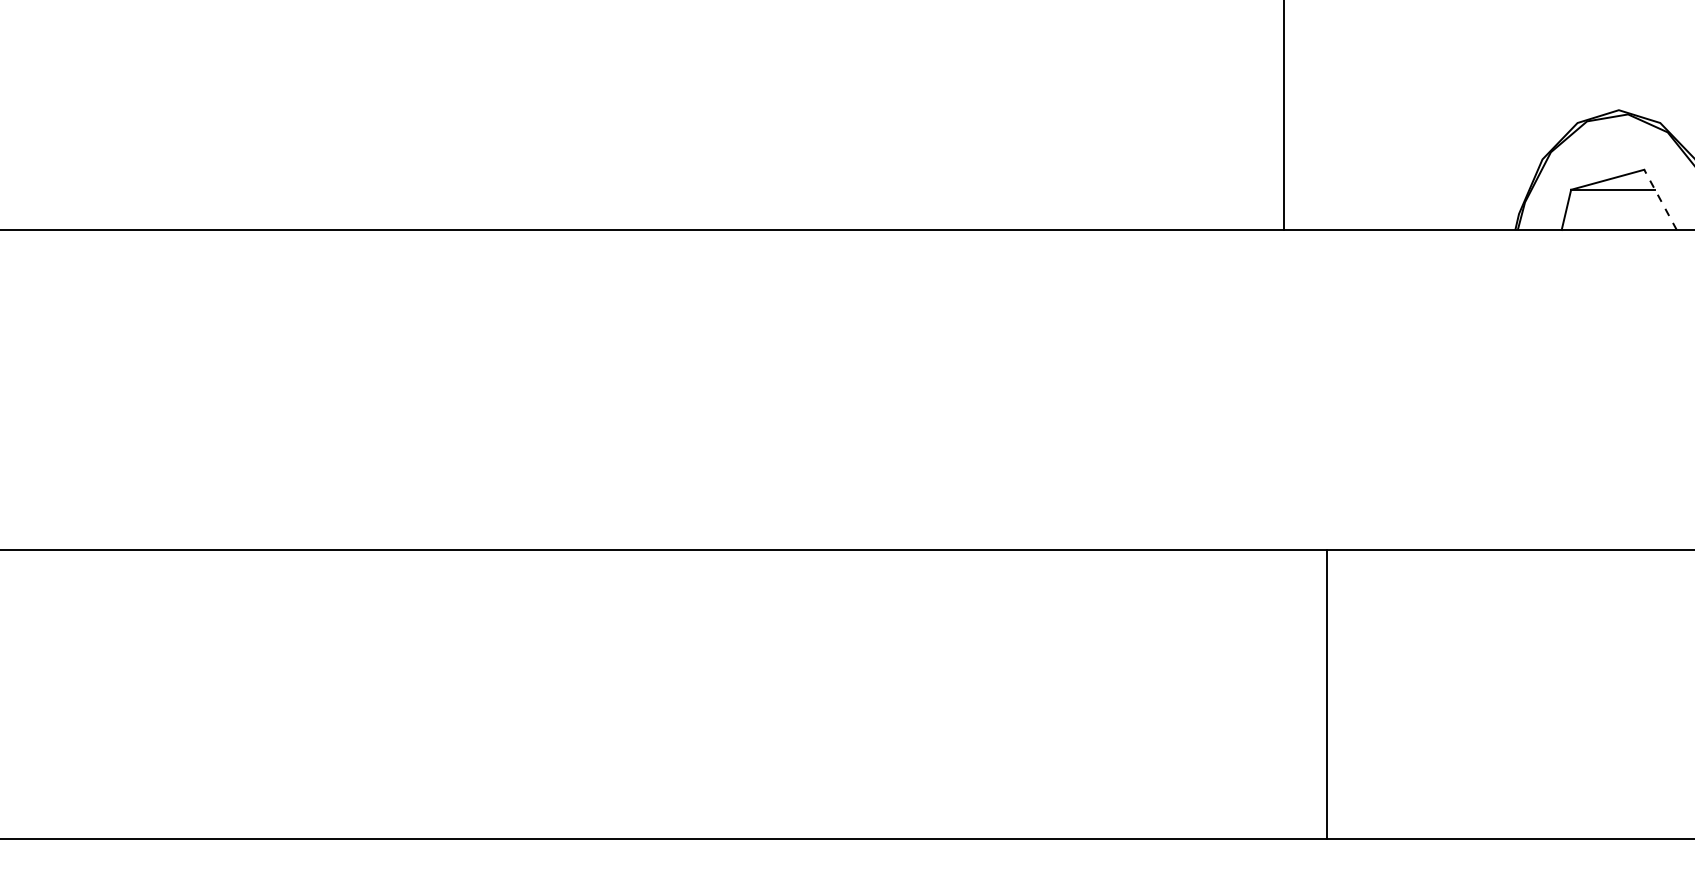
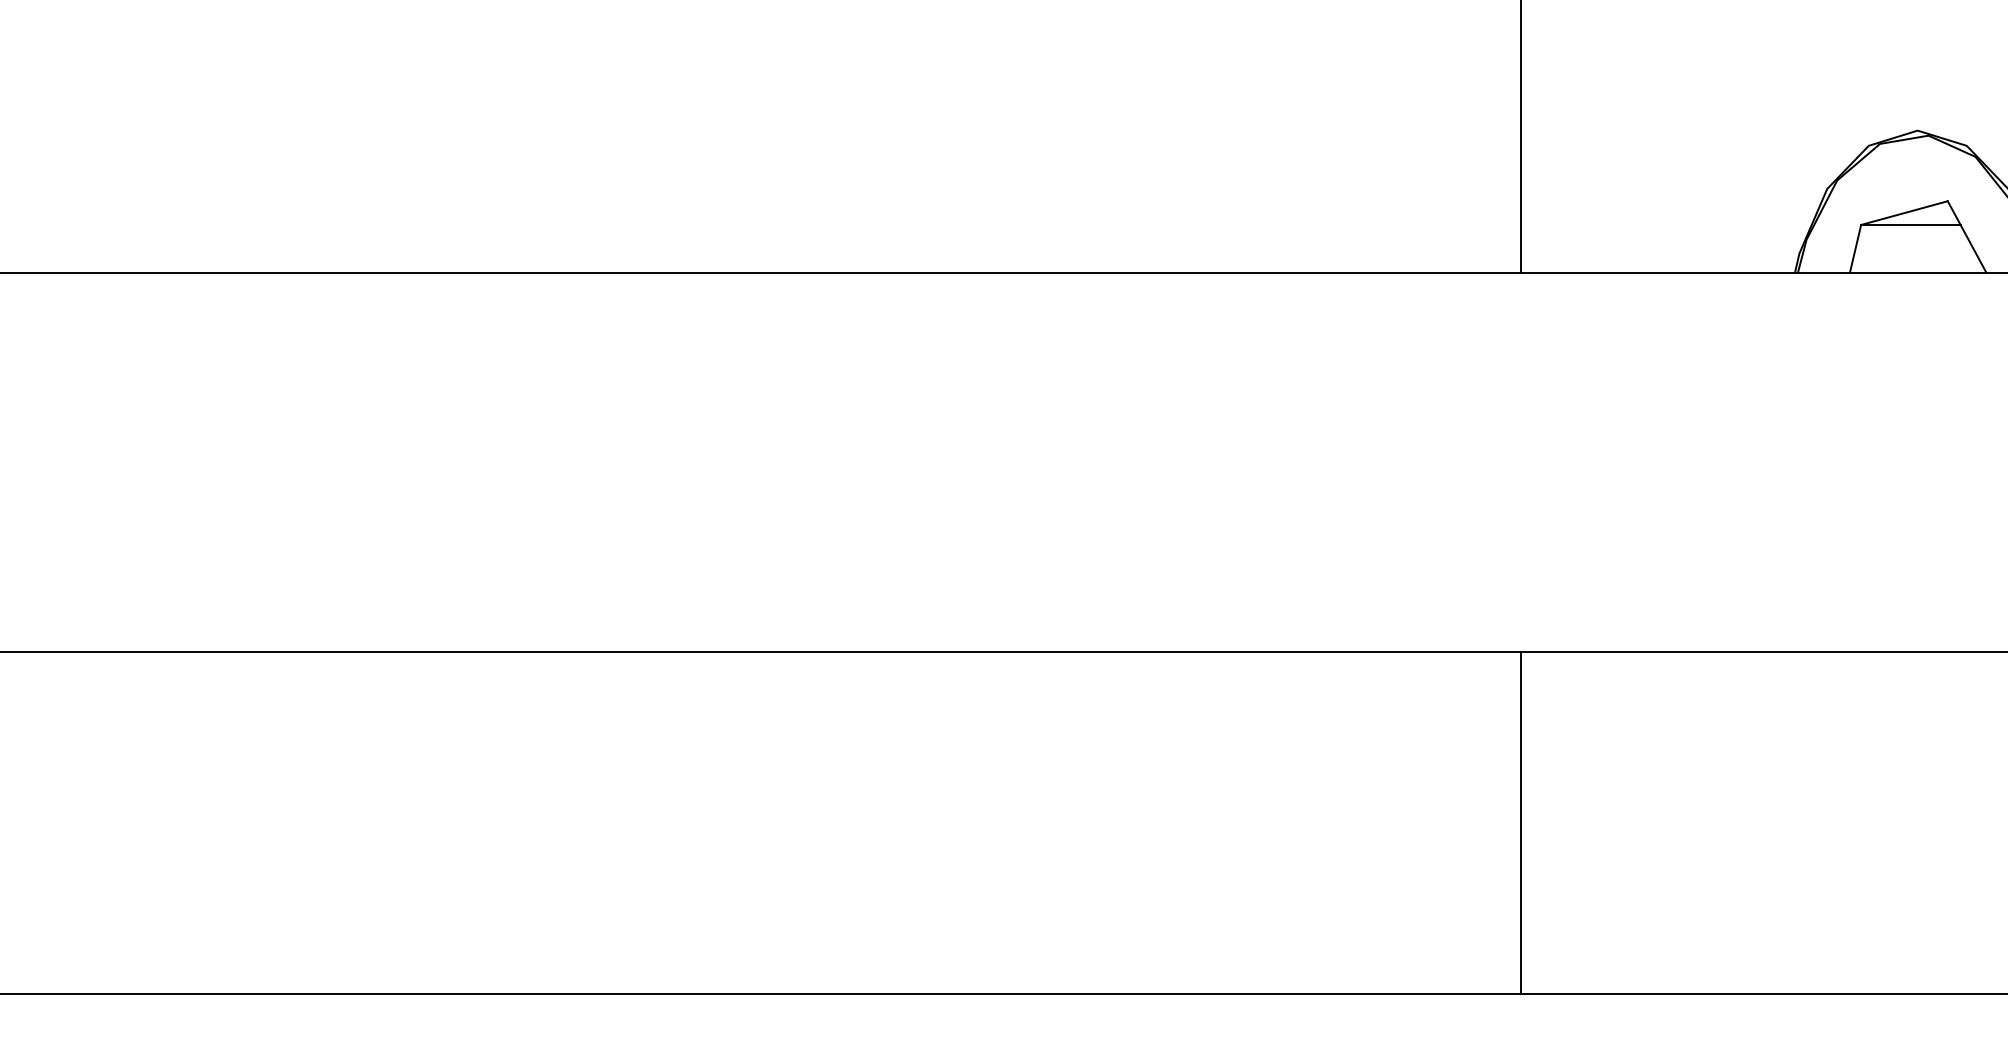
line: (1660, 199) -> (1966, 236), dashed -> solid
line: (1327, 694) -> (1521, 822), moved

